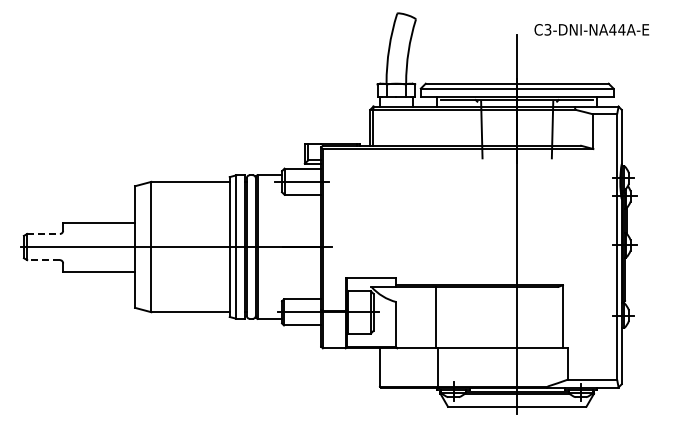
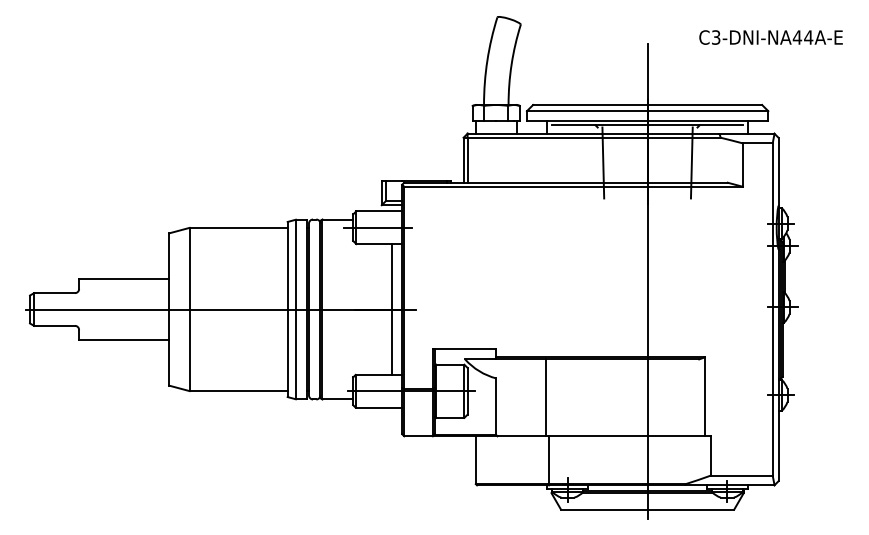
text: (591, 29) -> (770, 37), moved
line: (44, 233) -> (55, 292), dashed -> solid
line: (313, 246) -> (392, 308), added
line: (43, 260) -> (54, 326), dashed -> solid

